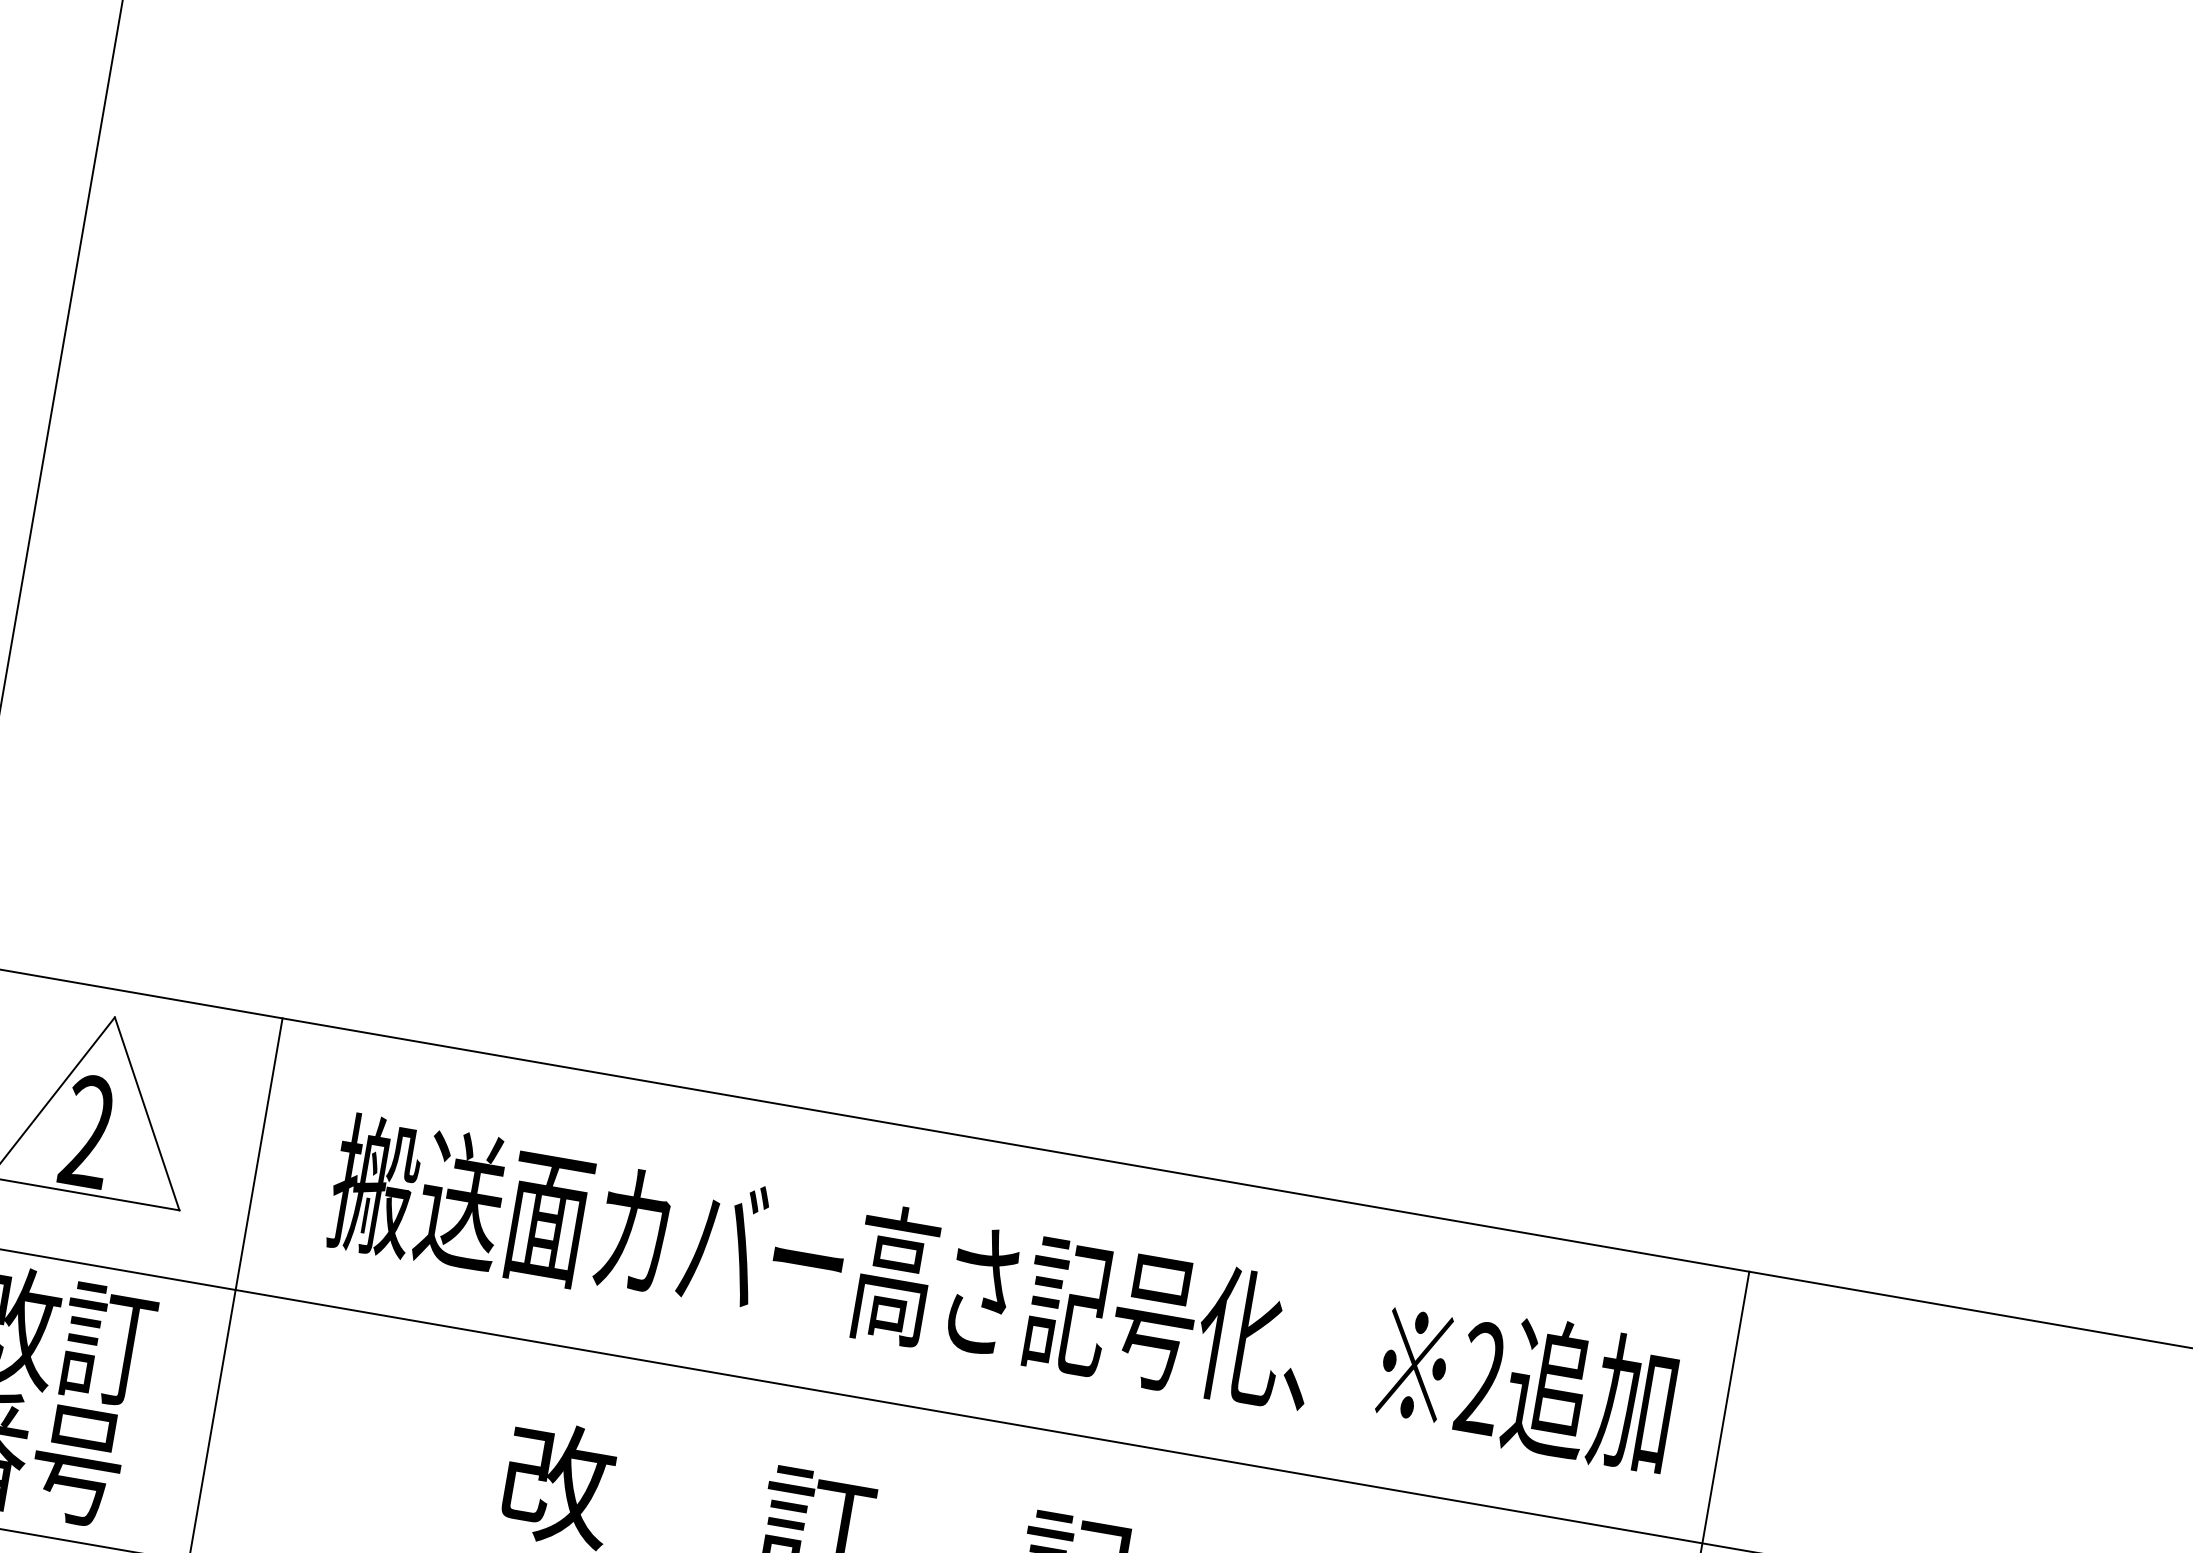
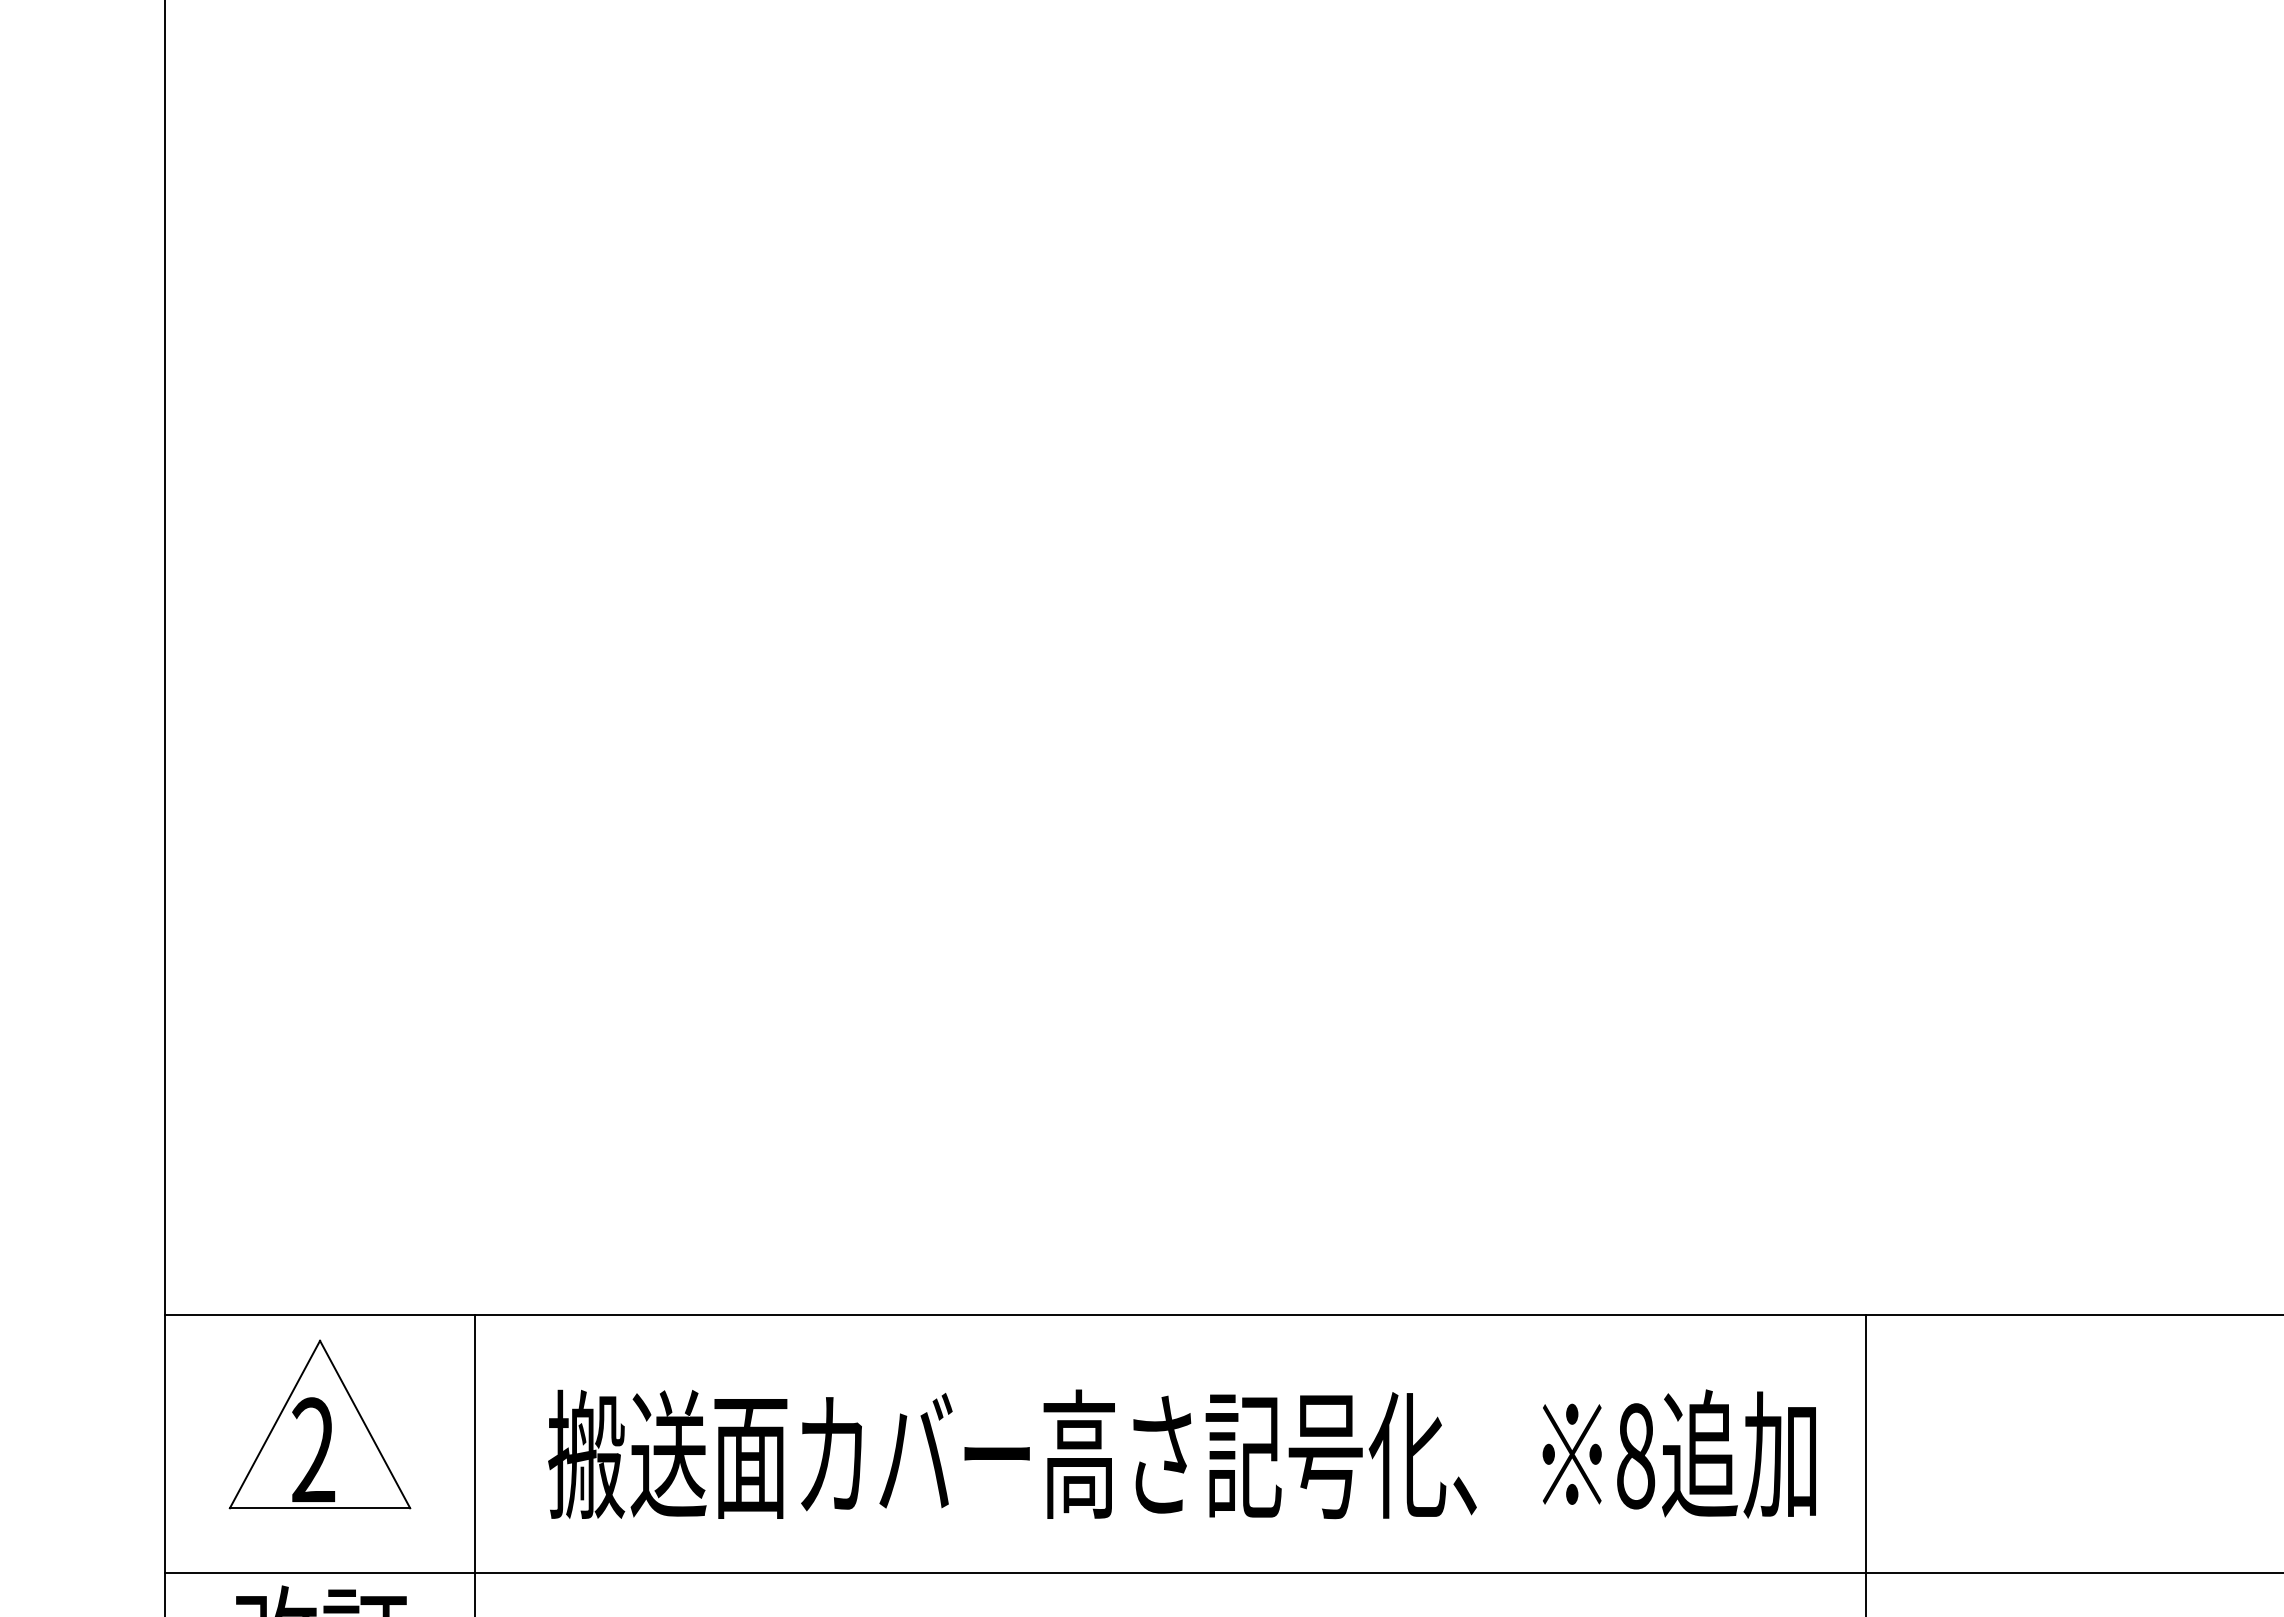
text: (1480, 1378) -> (1635, 1456), 2 -> 8

